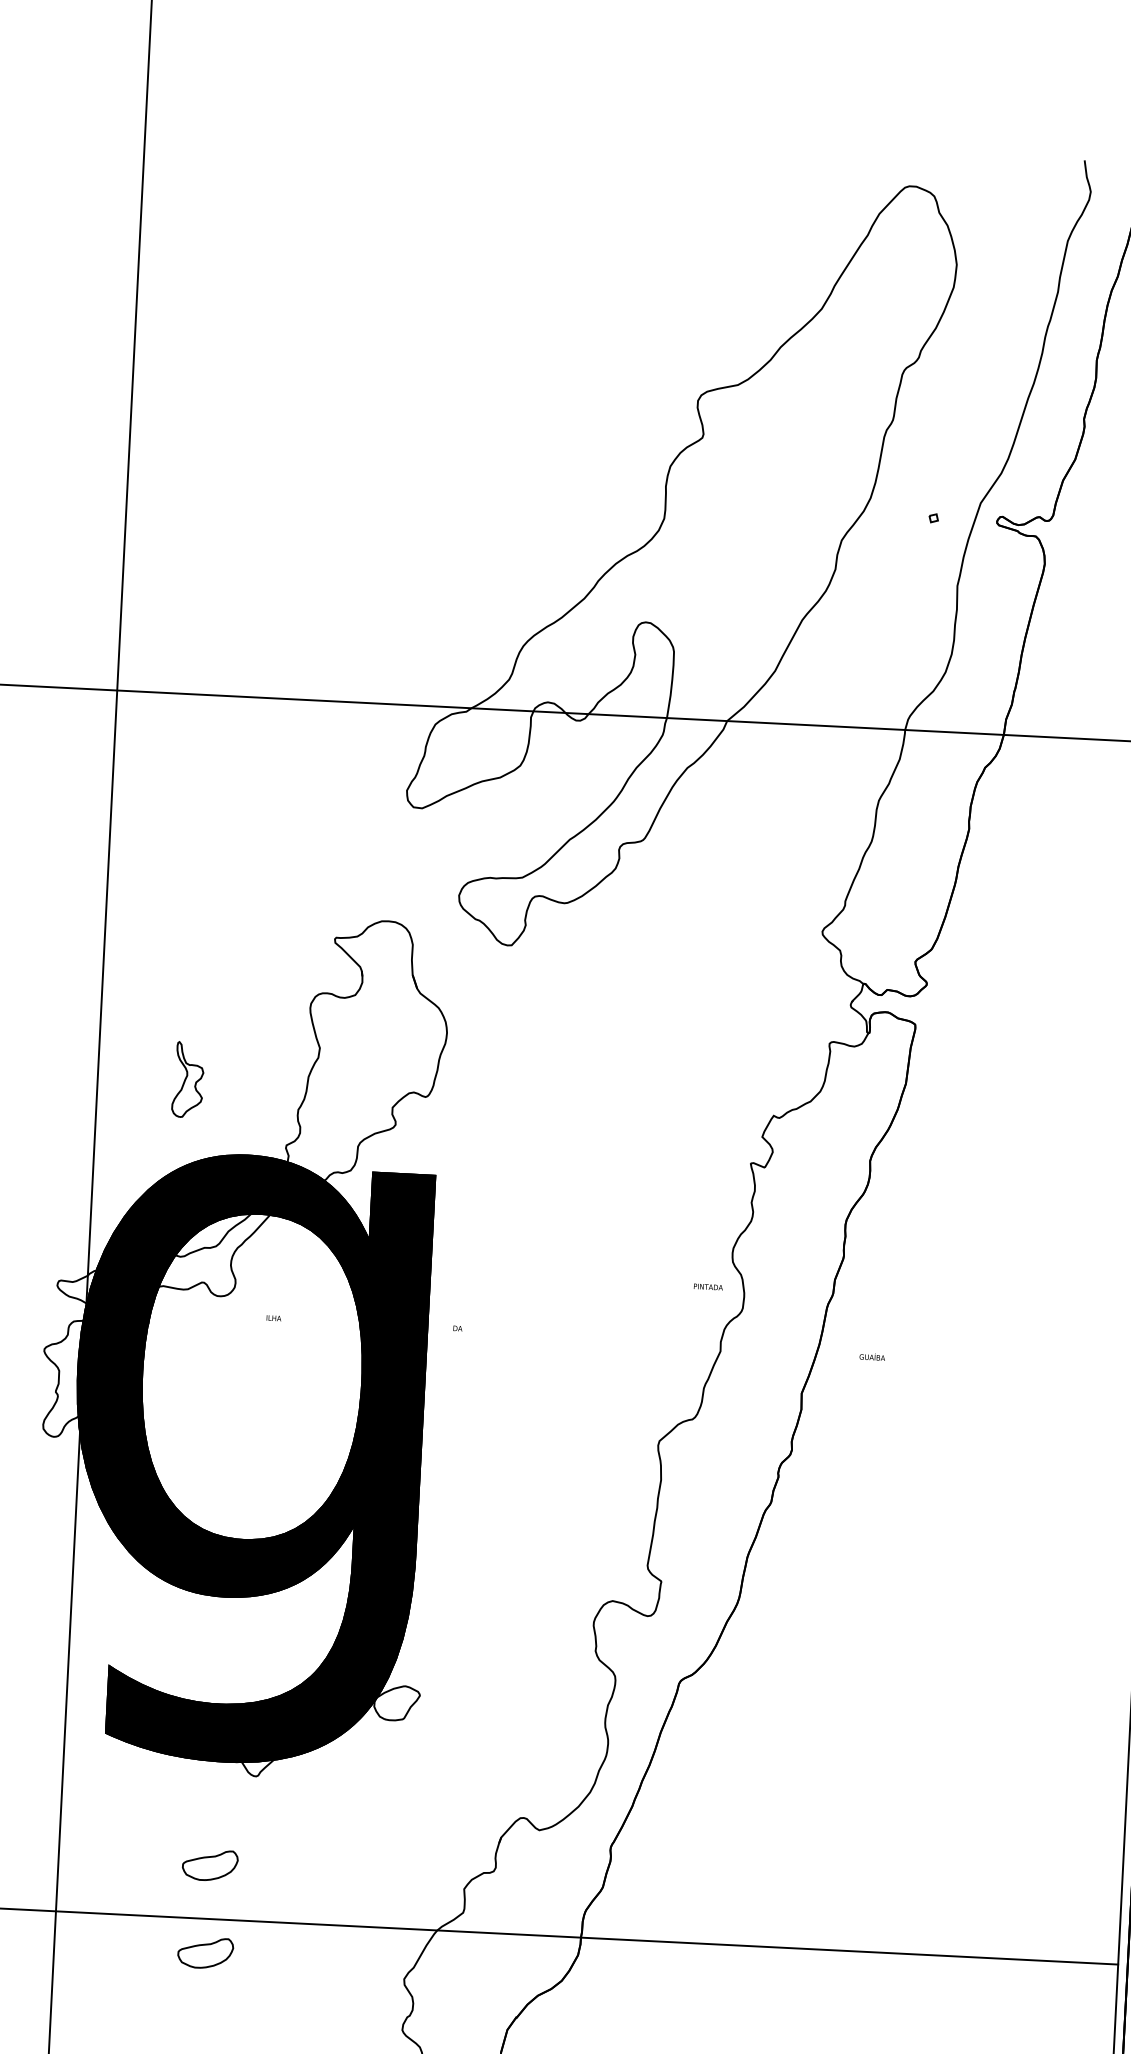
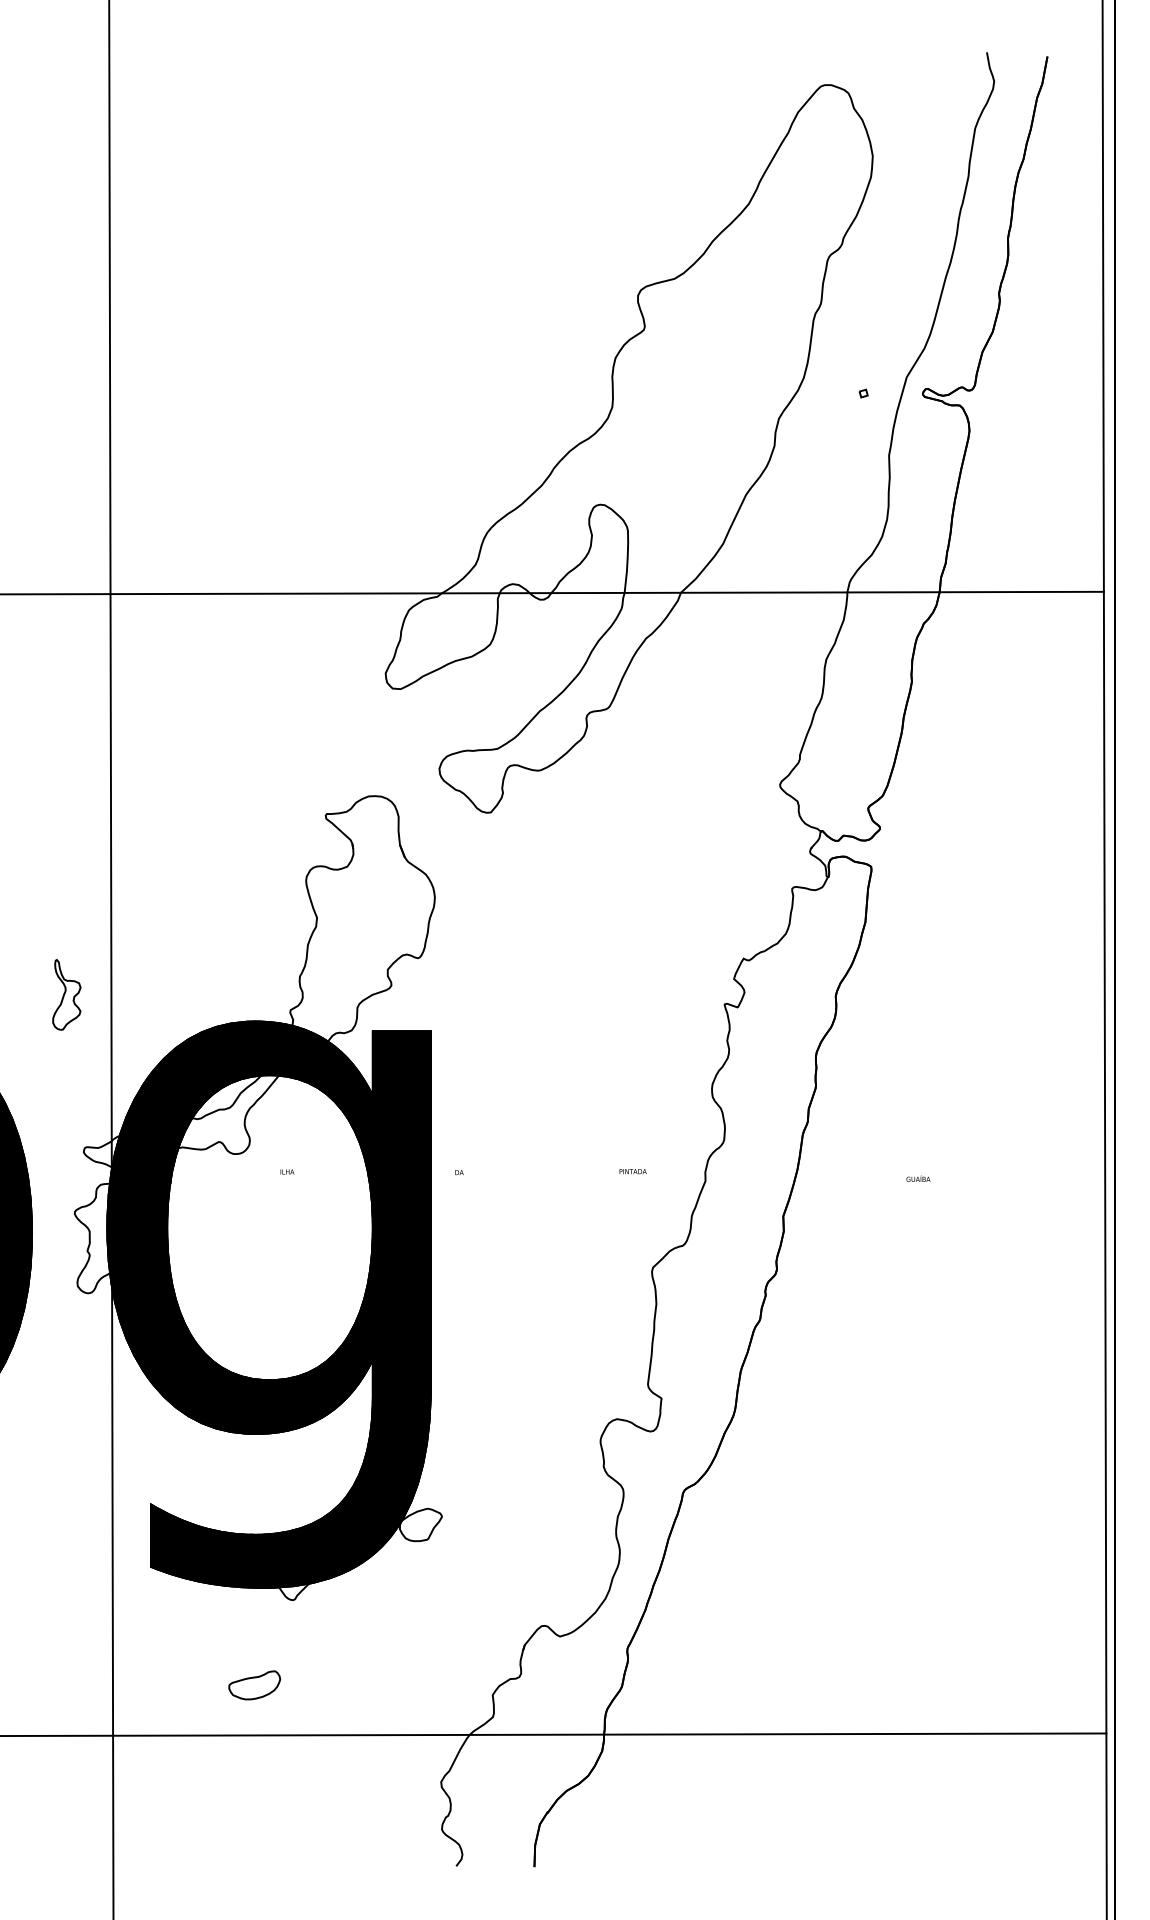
part: (187, 1079) -> (66, 994), moved
text: (707, 1286) -> (632, 1171), moved
text: (872, 1356) -> (918, 1178), moved
part: (205, 1953) -> (254, 1767), removed

